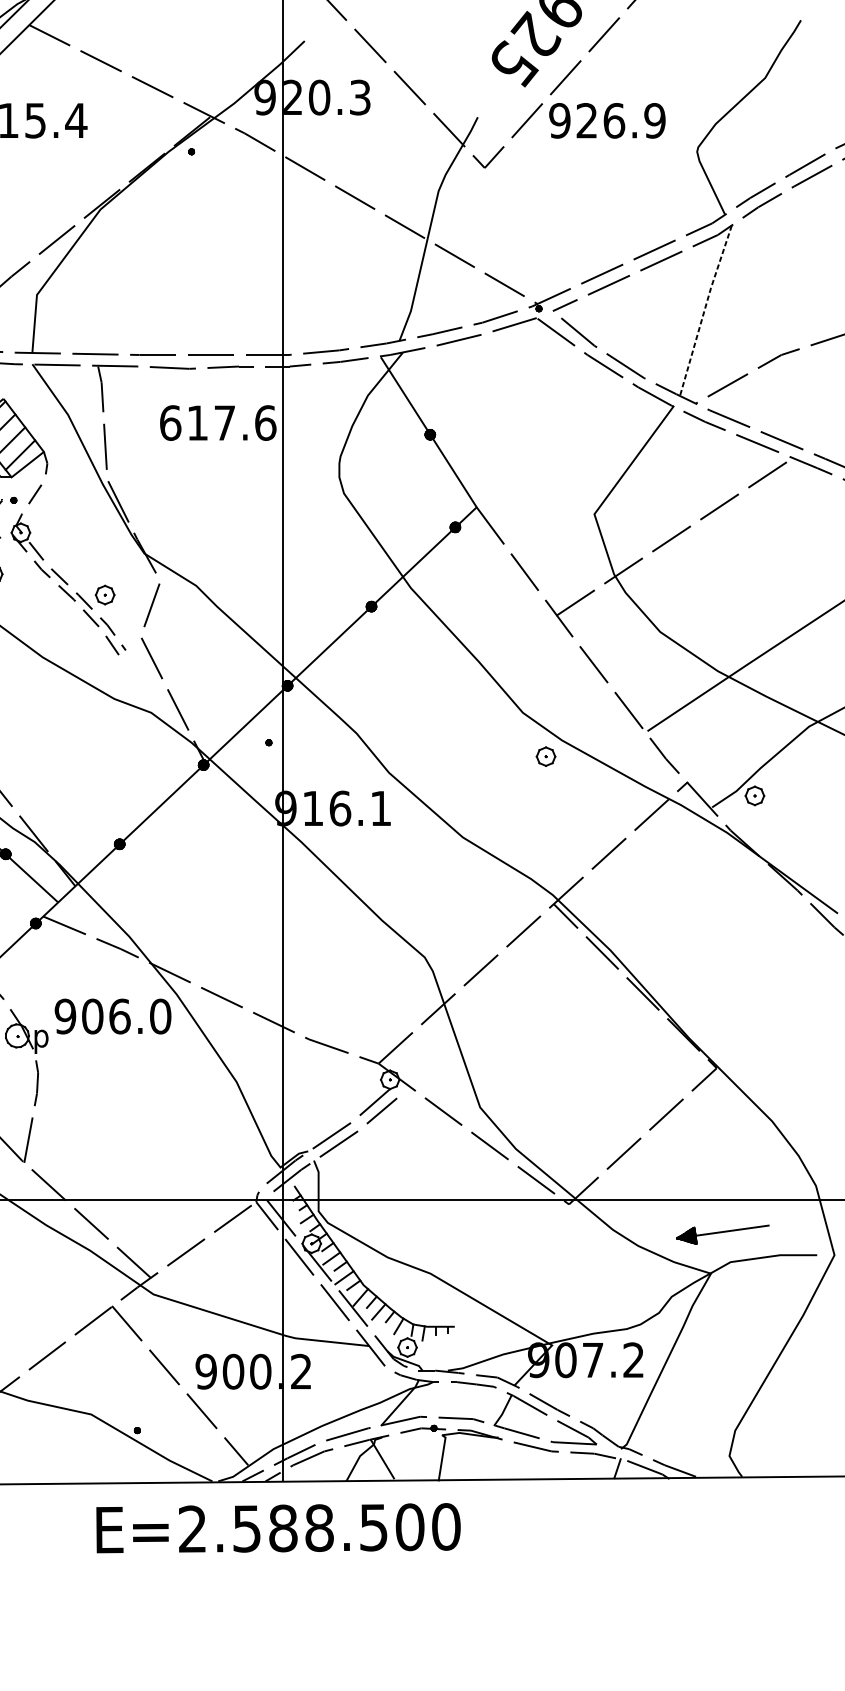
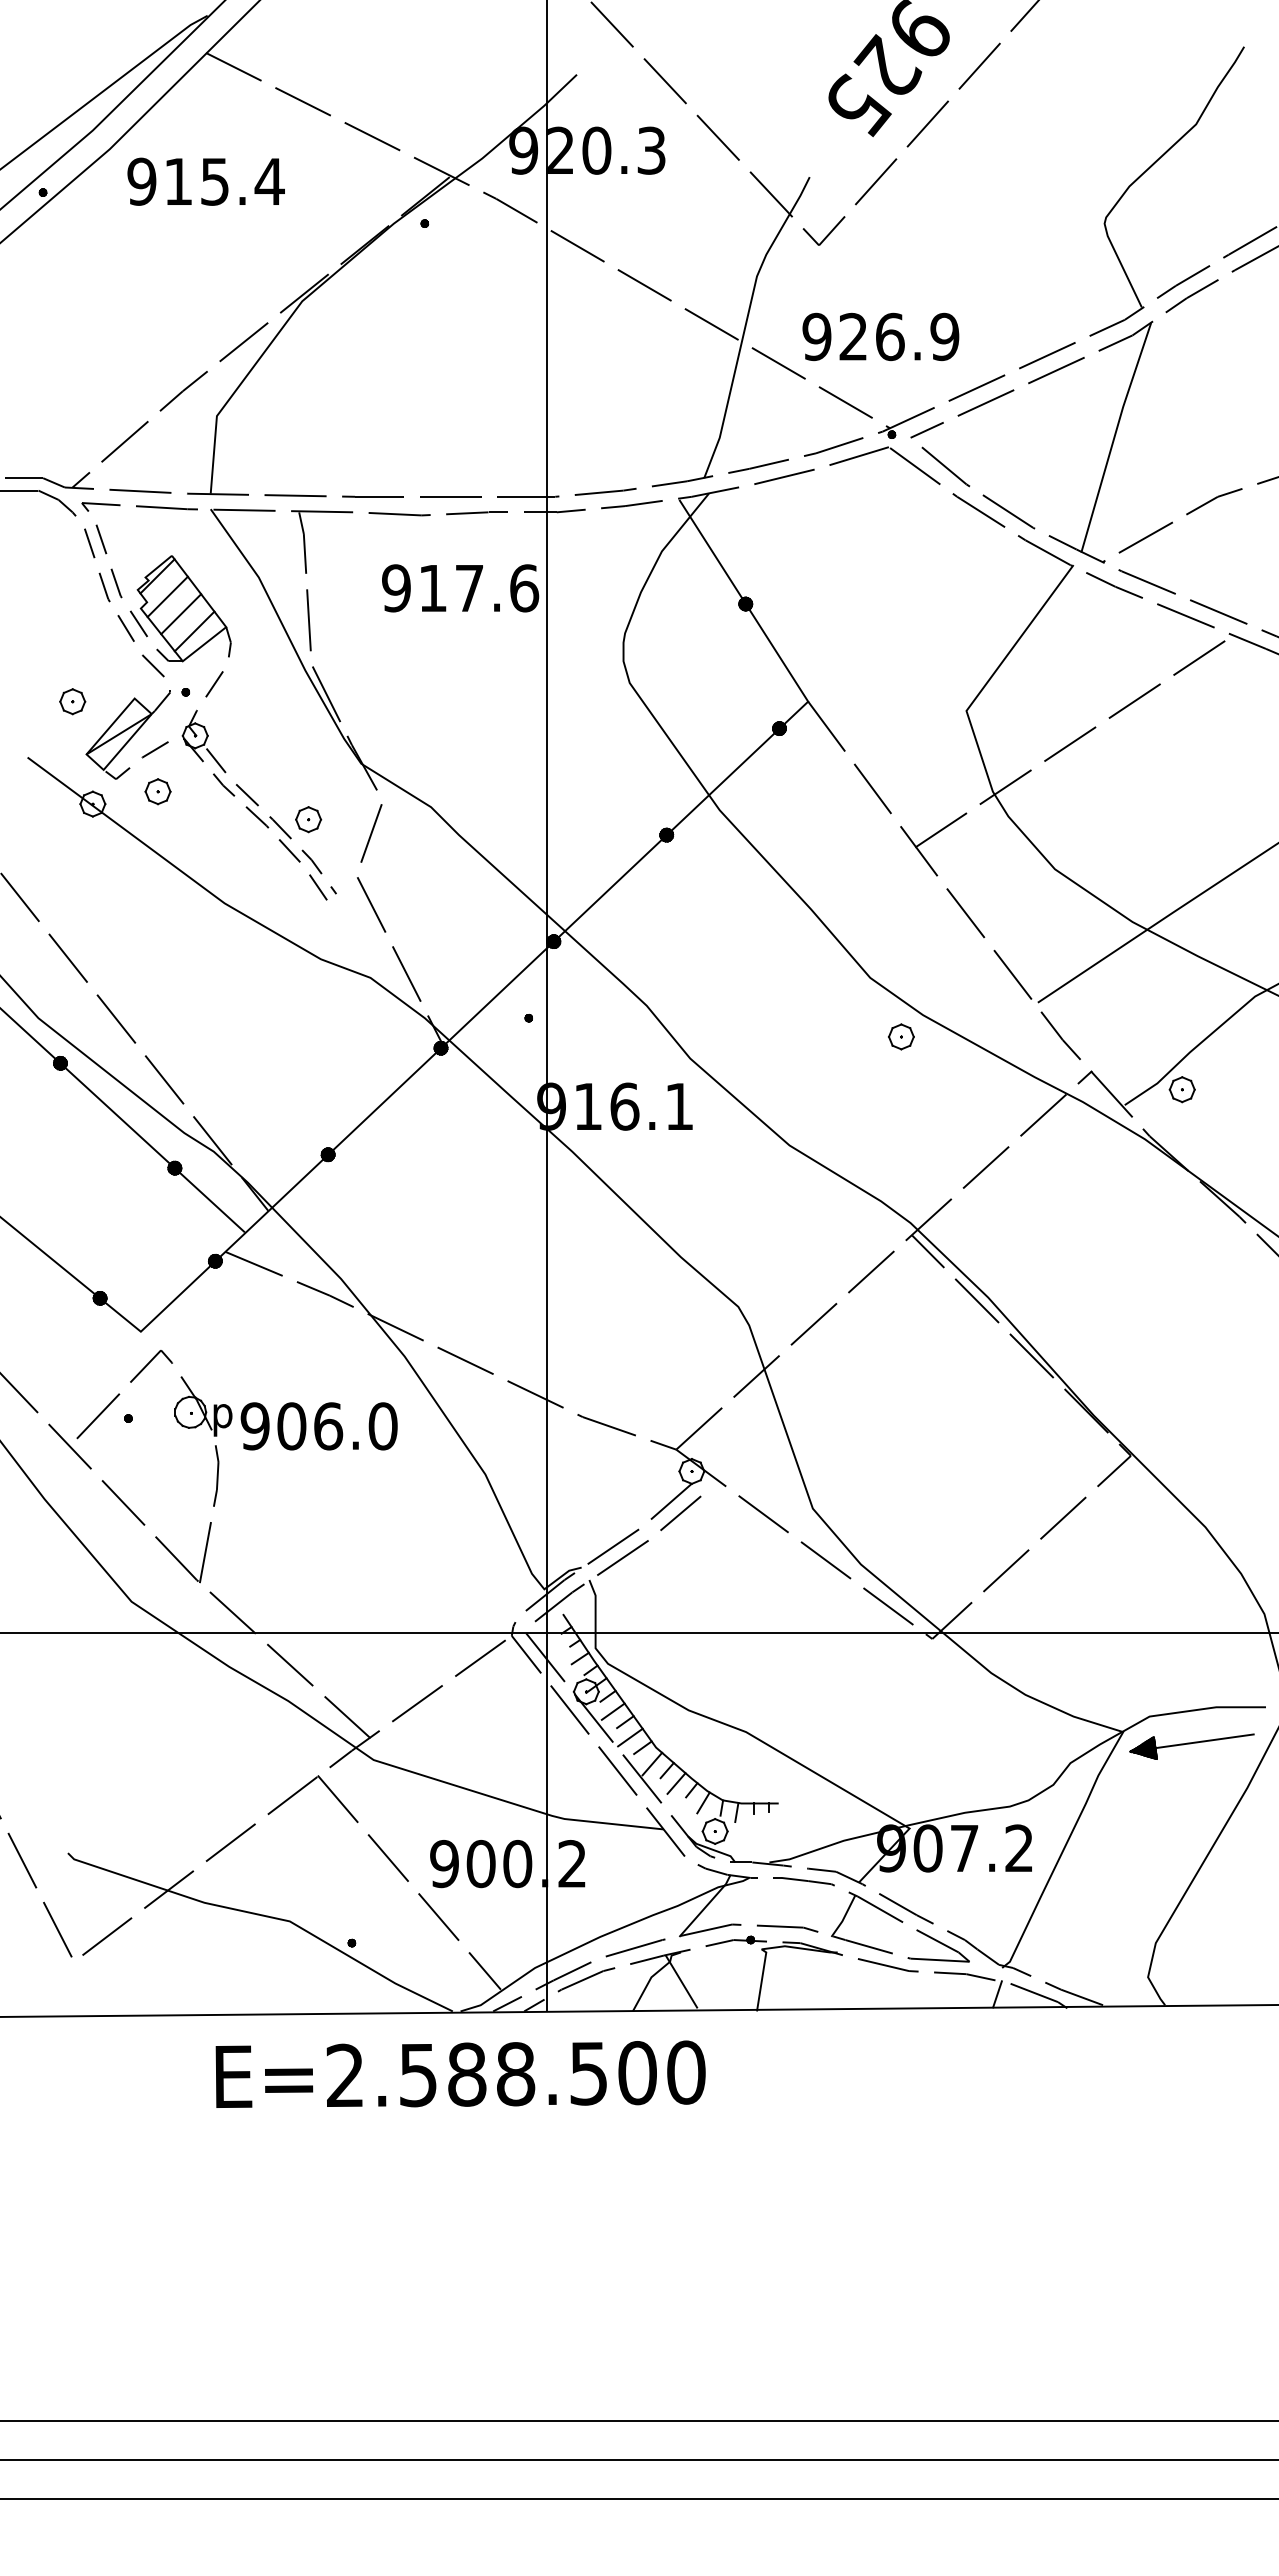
text: (607, 120) -> (880, 336), moved
line: (704, 310) -> (1114, 436), dashed -> solid
text: (170, 423) -> (396, 588), 617.6 -> 917.6
text: (112, 1016) -> (318, 1426), moved
part: (722, 1234) -> (1191, 1746), moved
text: (278, 1527) -> (460, 2073), moved

